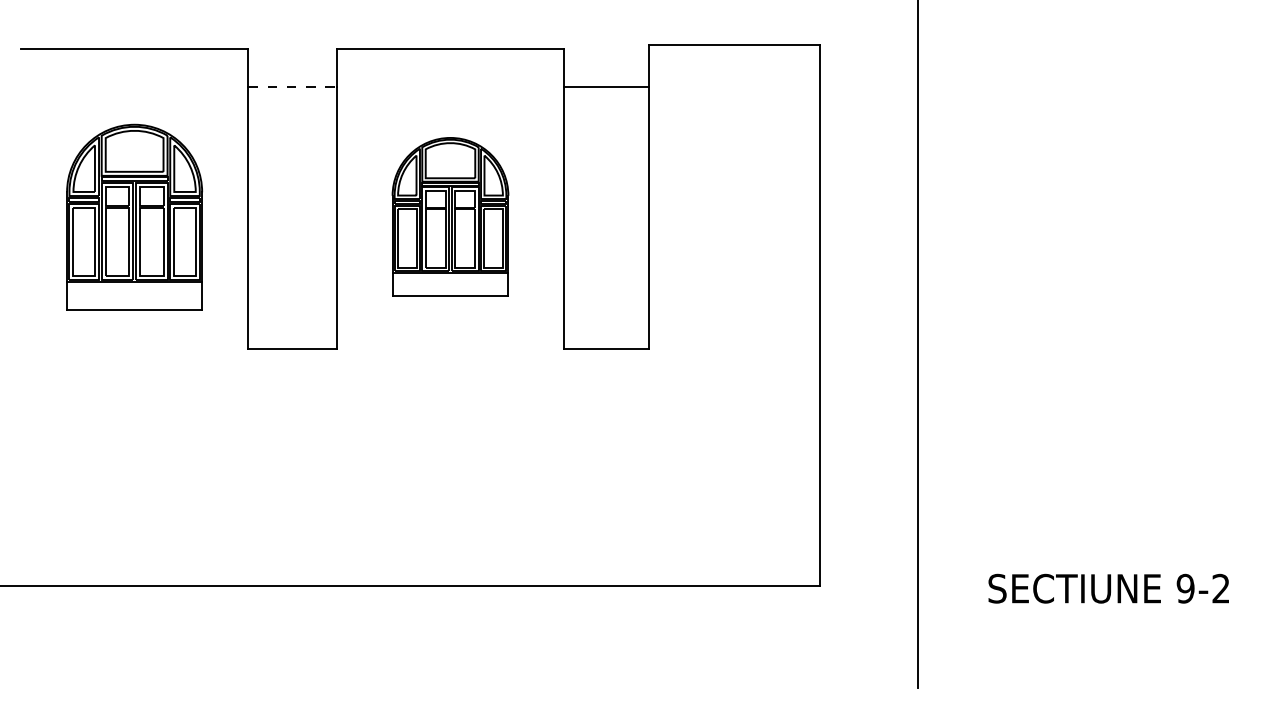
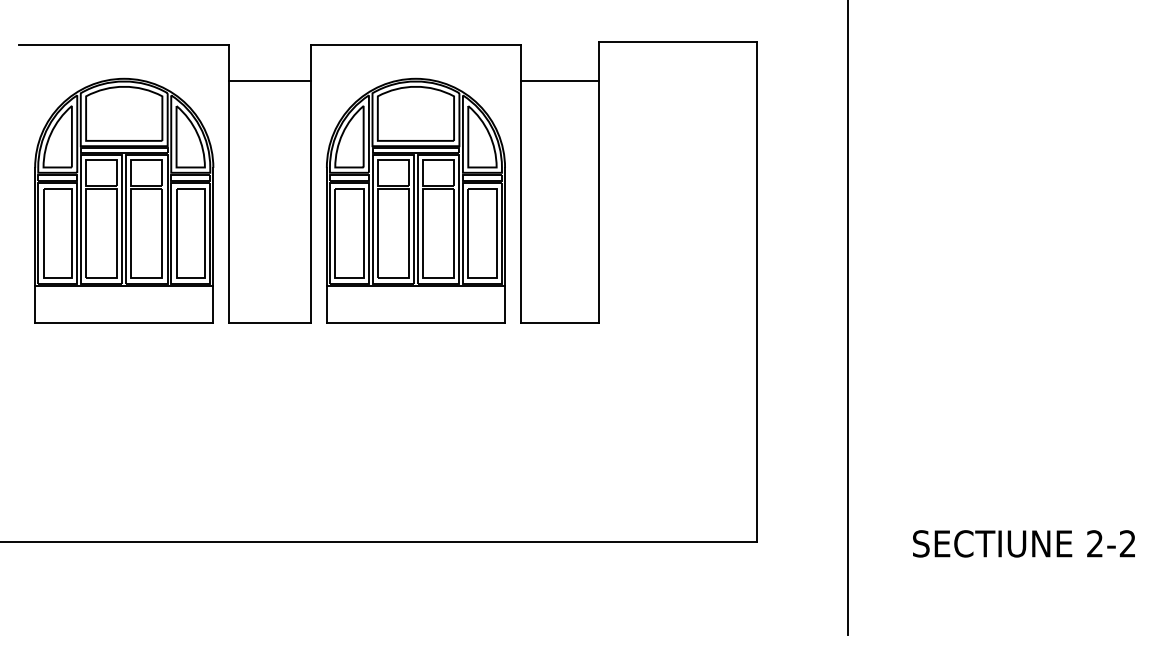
line: (293, 87) -> (270, 80), dashed -> solid
part: (134, 216) -> (124, 200), size x1.43
part: (450, 216) -> (415, 200), size x1.67
text: (1185, 588) -> (1094, 543), 9-2 -> 2-2

